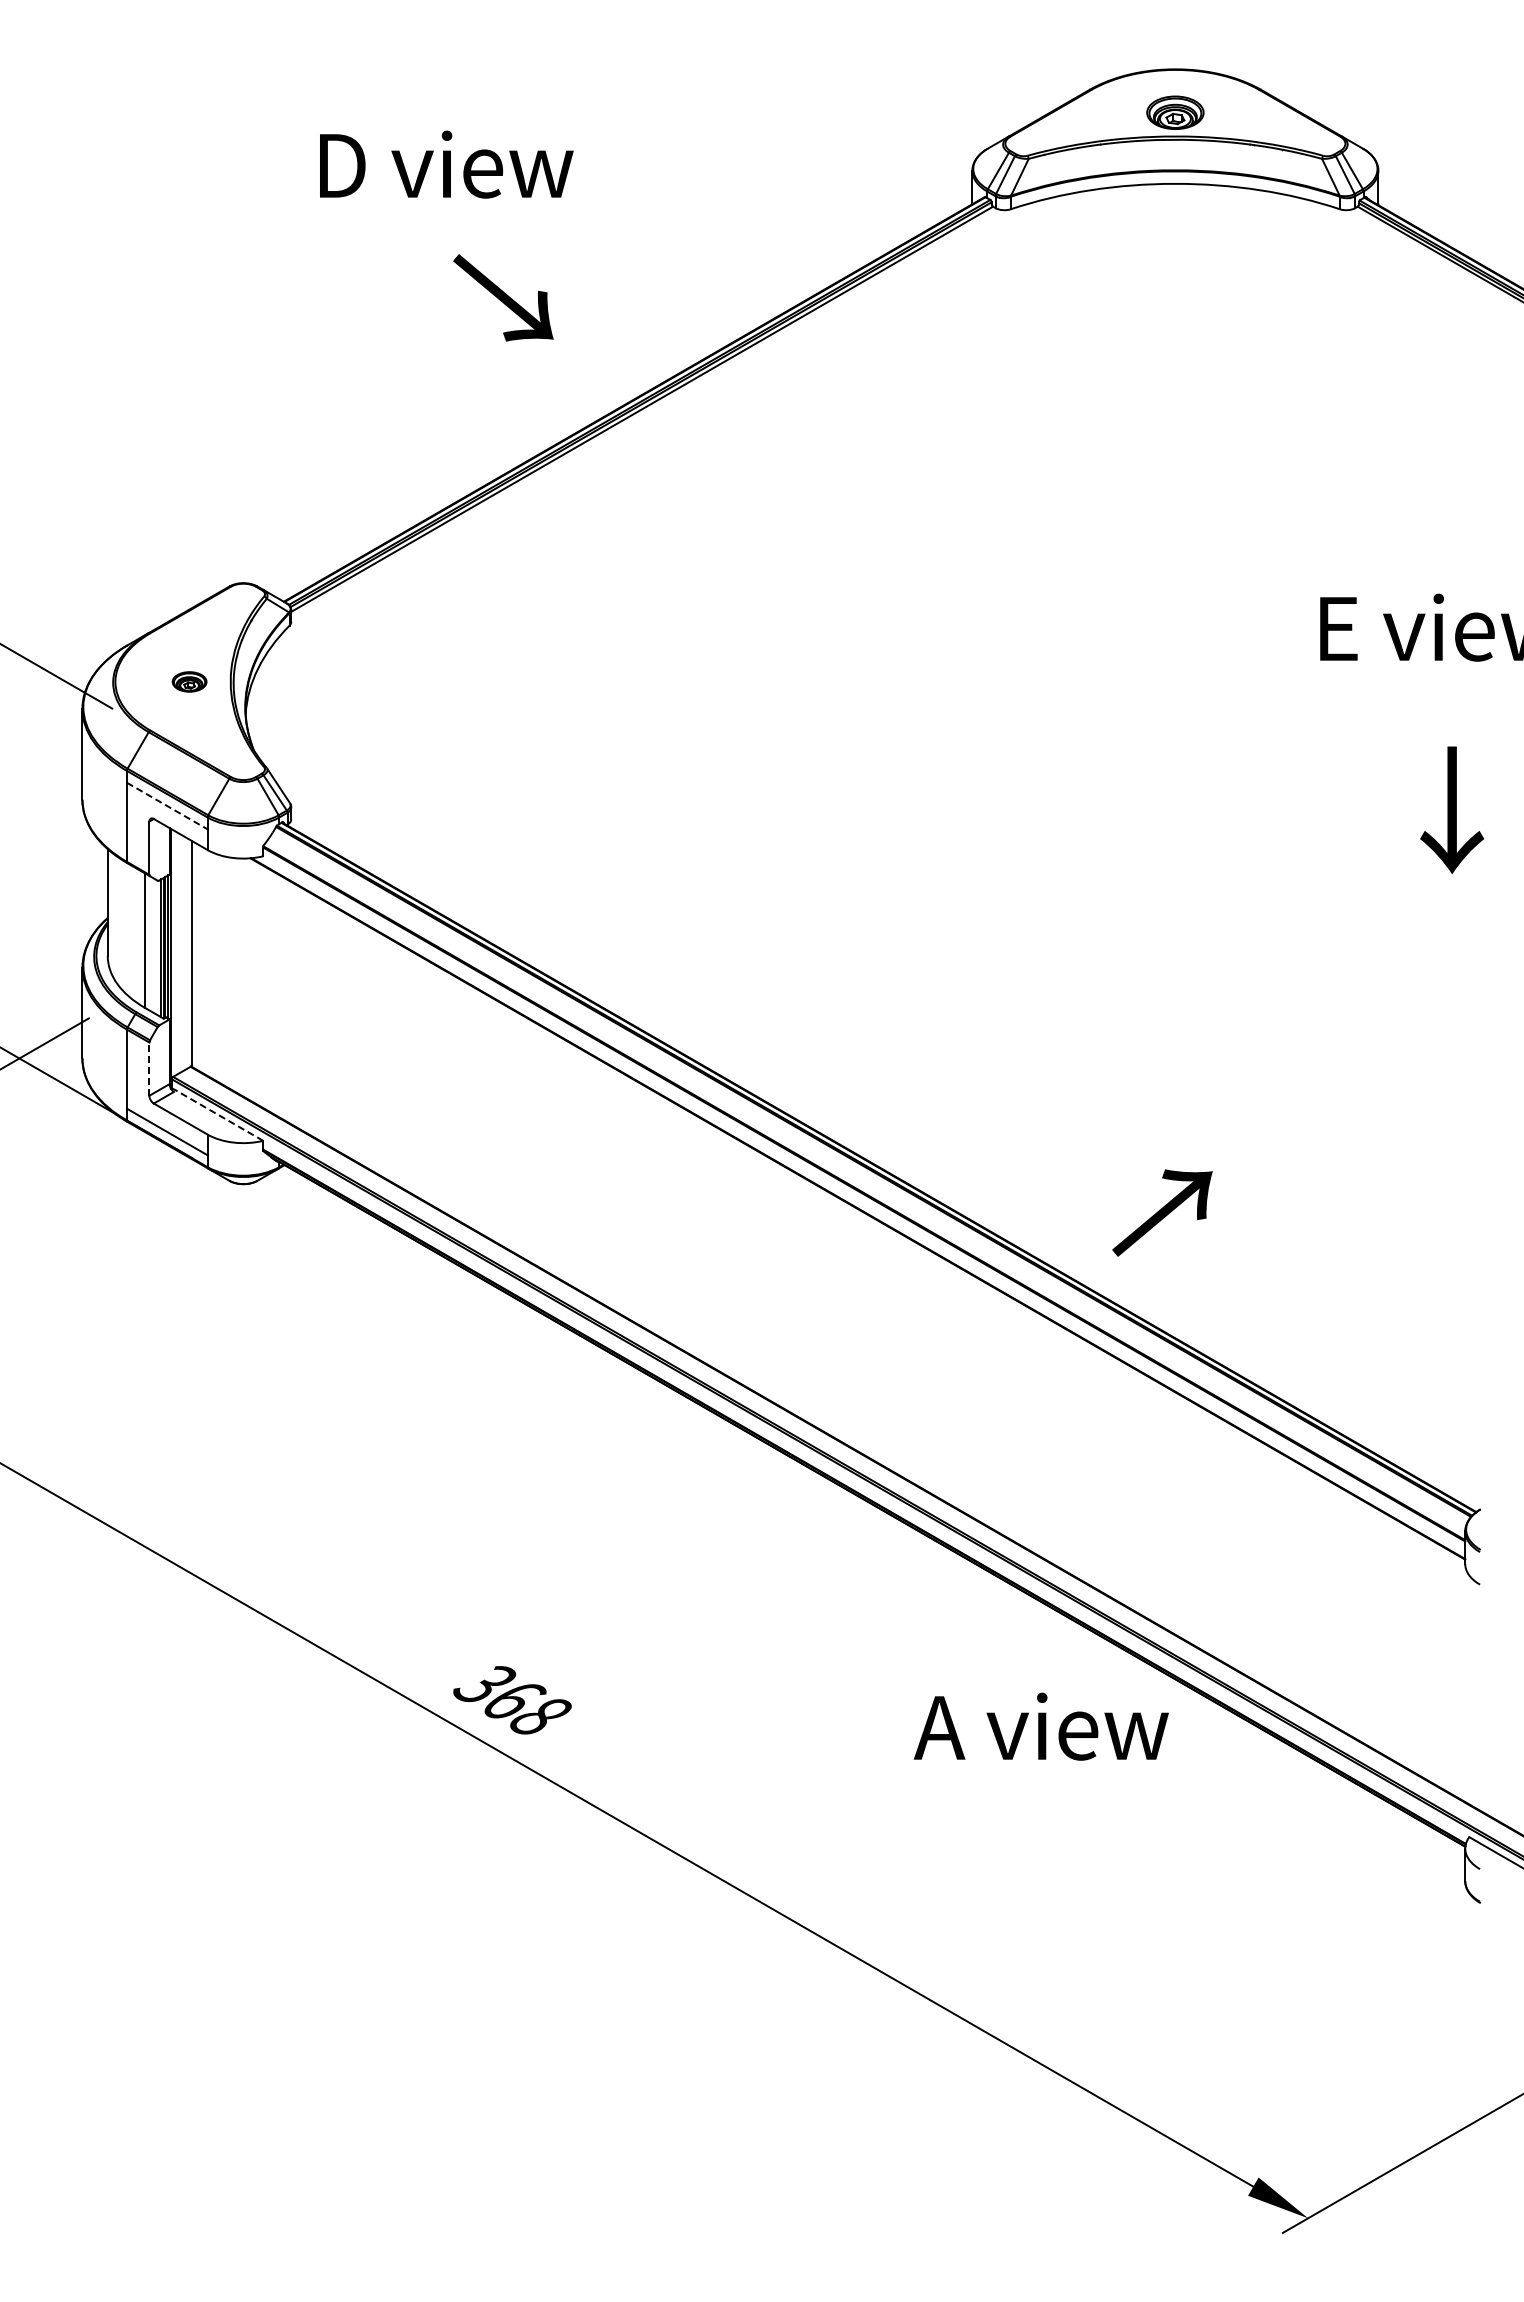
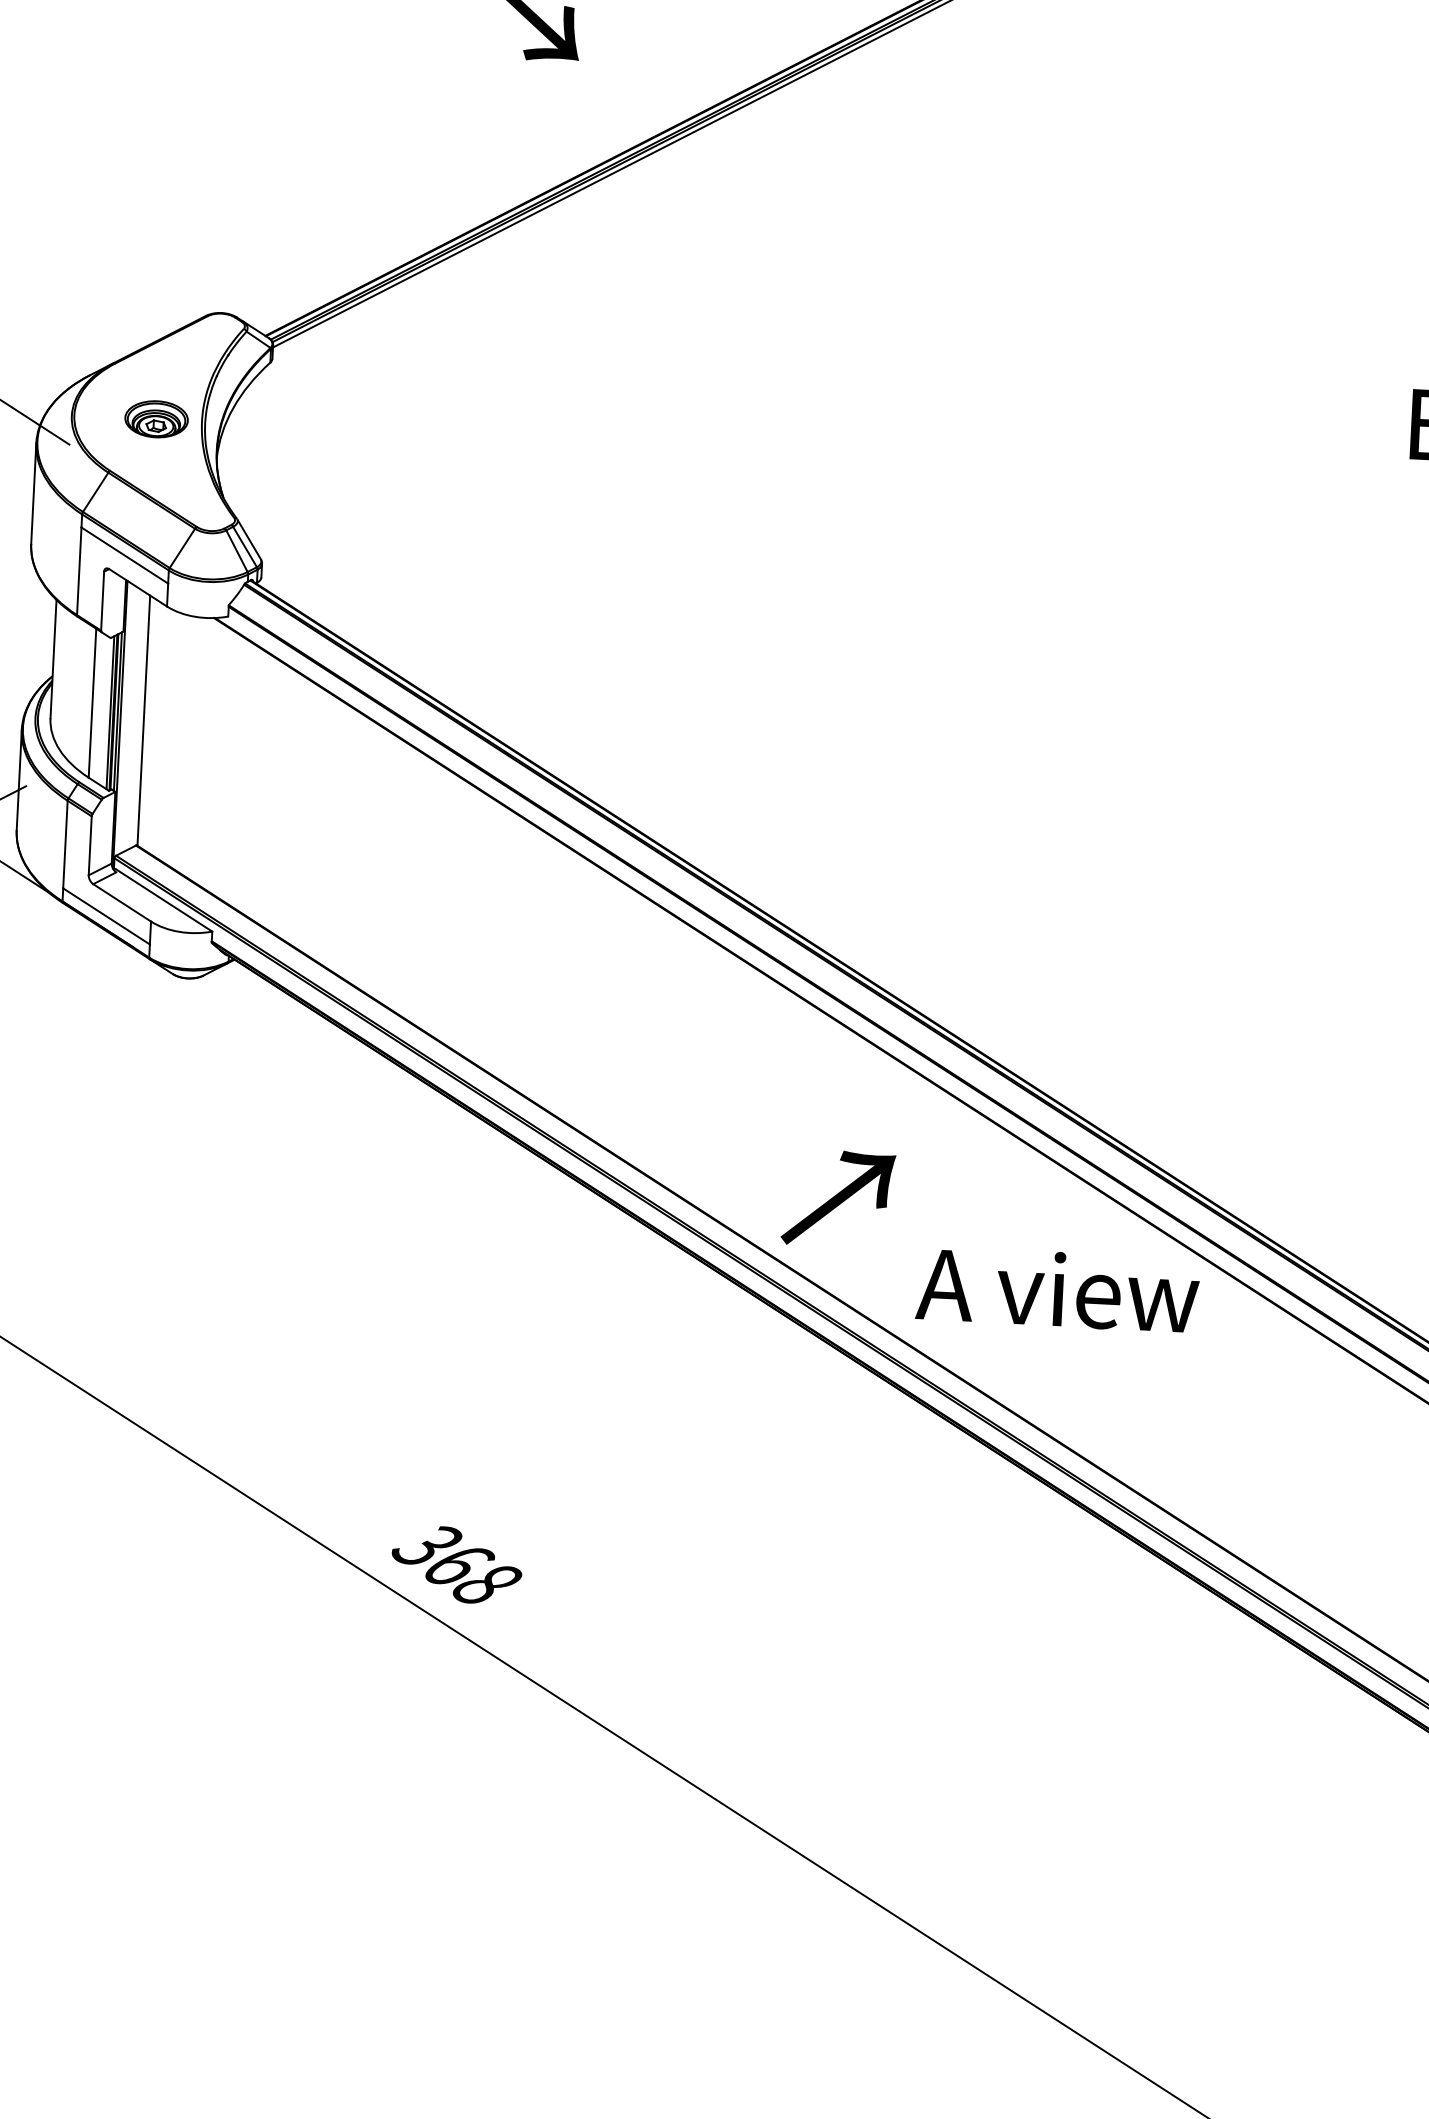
part: (189, 681) -> (156, 418), size x1.67
line: (167, 806) -> (125, 556), dashed -> solid
line: (149, 1069) -> (90, 846), dashed -> solid
line: (218, 1115) -> (164, 901), dashed -> solid
text: (1162, 1212) -> (838, 1198), moved
text: (1040, 1726) -> (1056, 1289), moved

